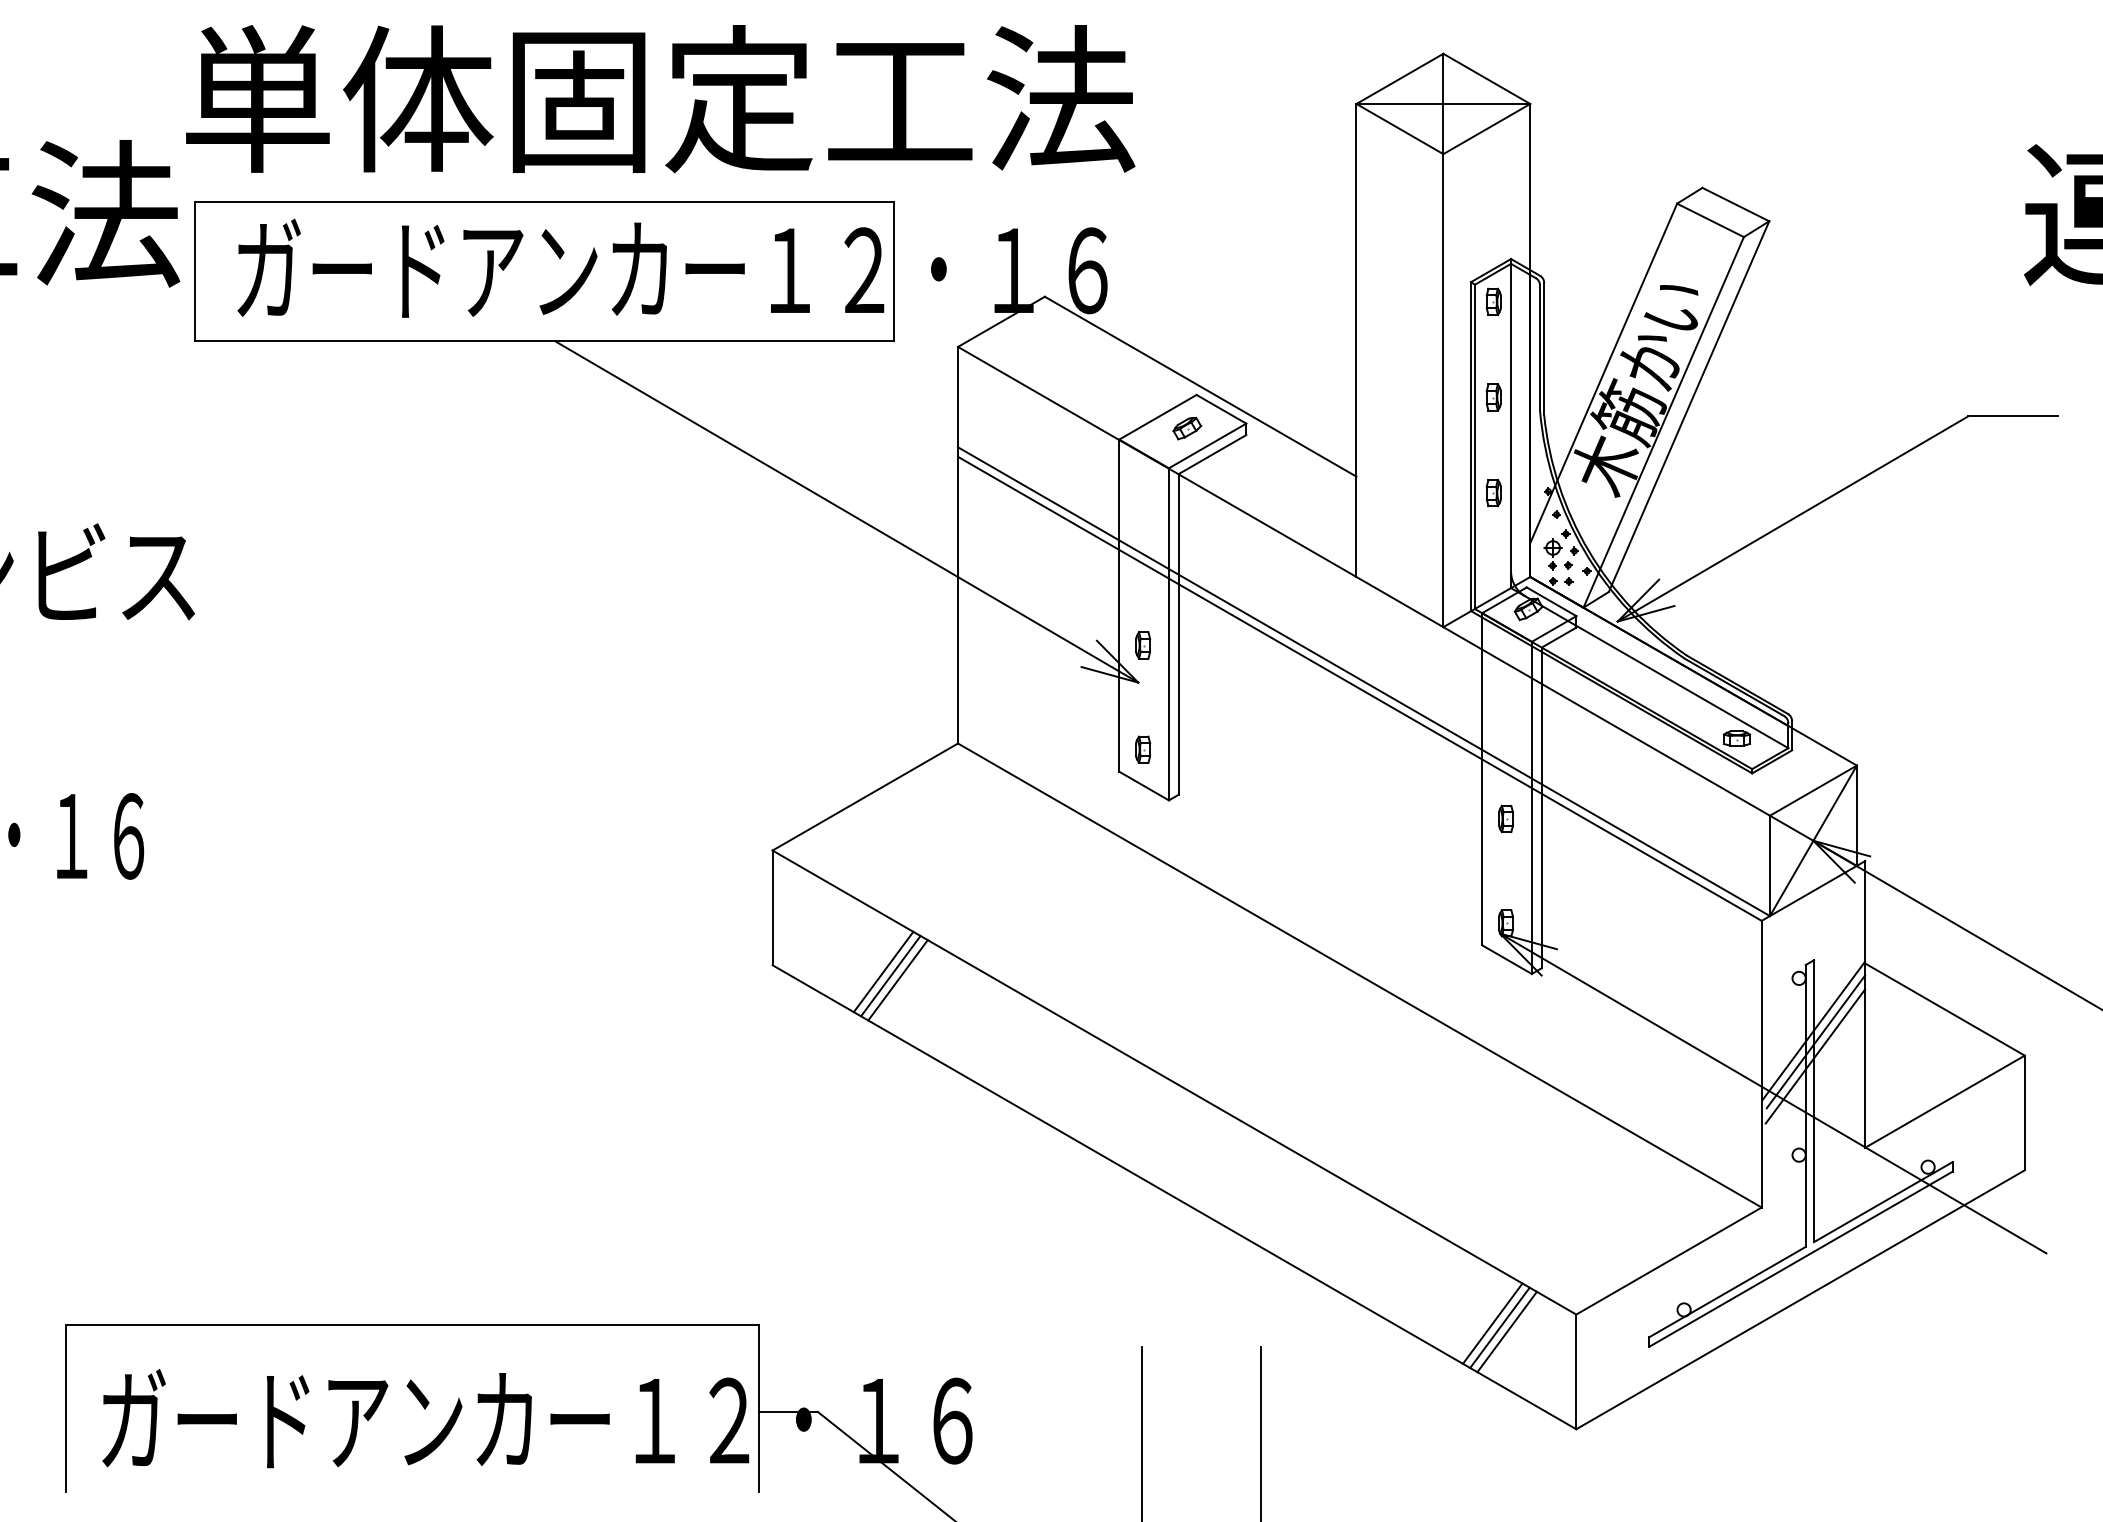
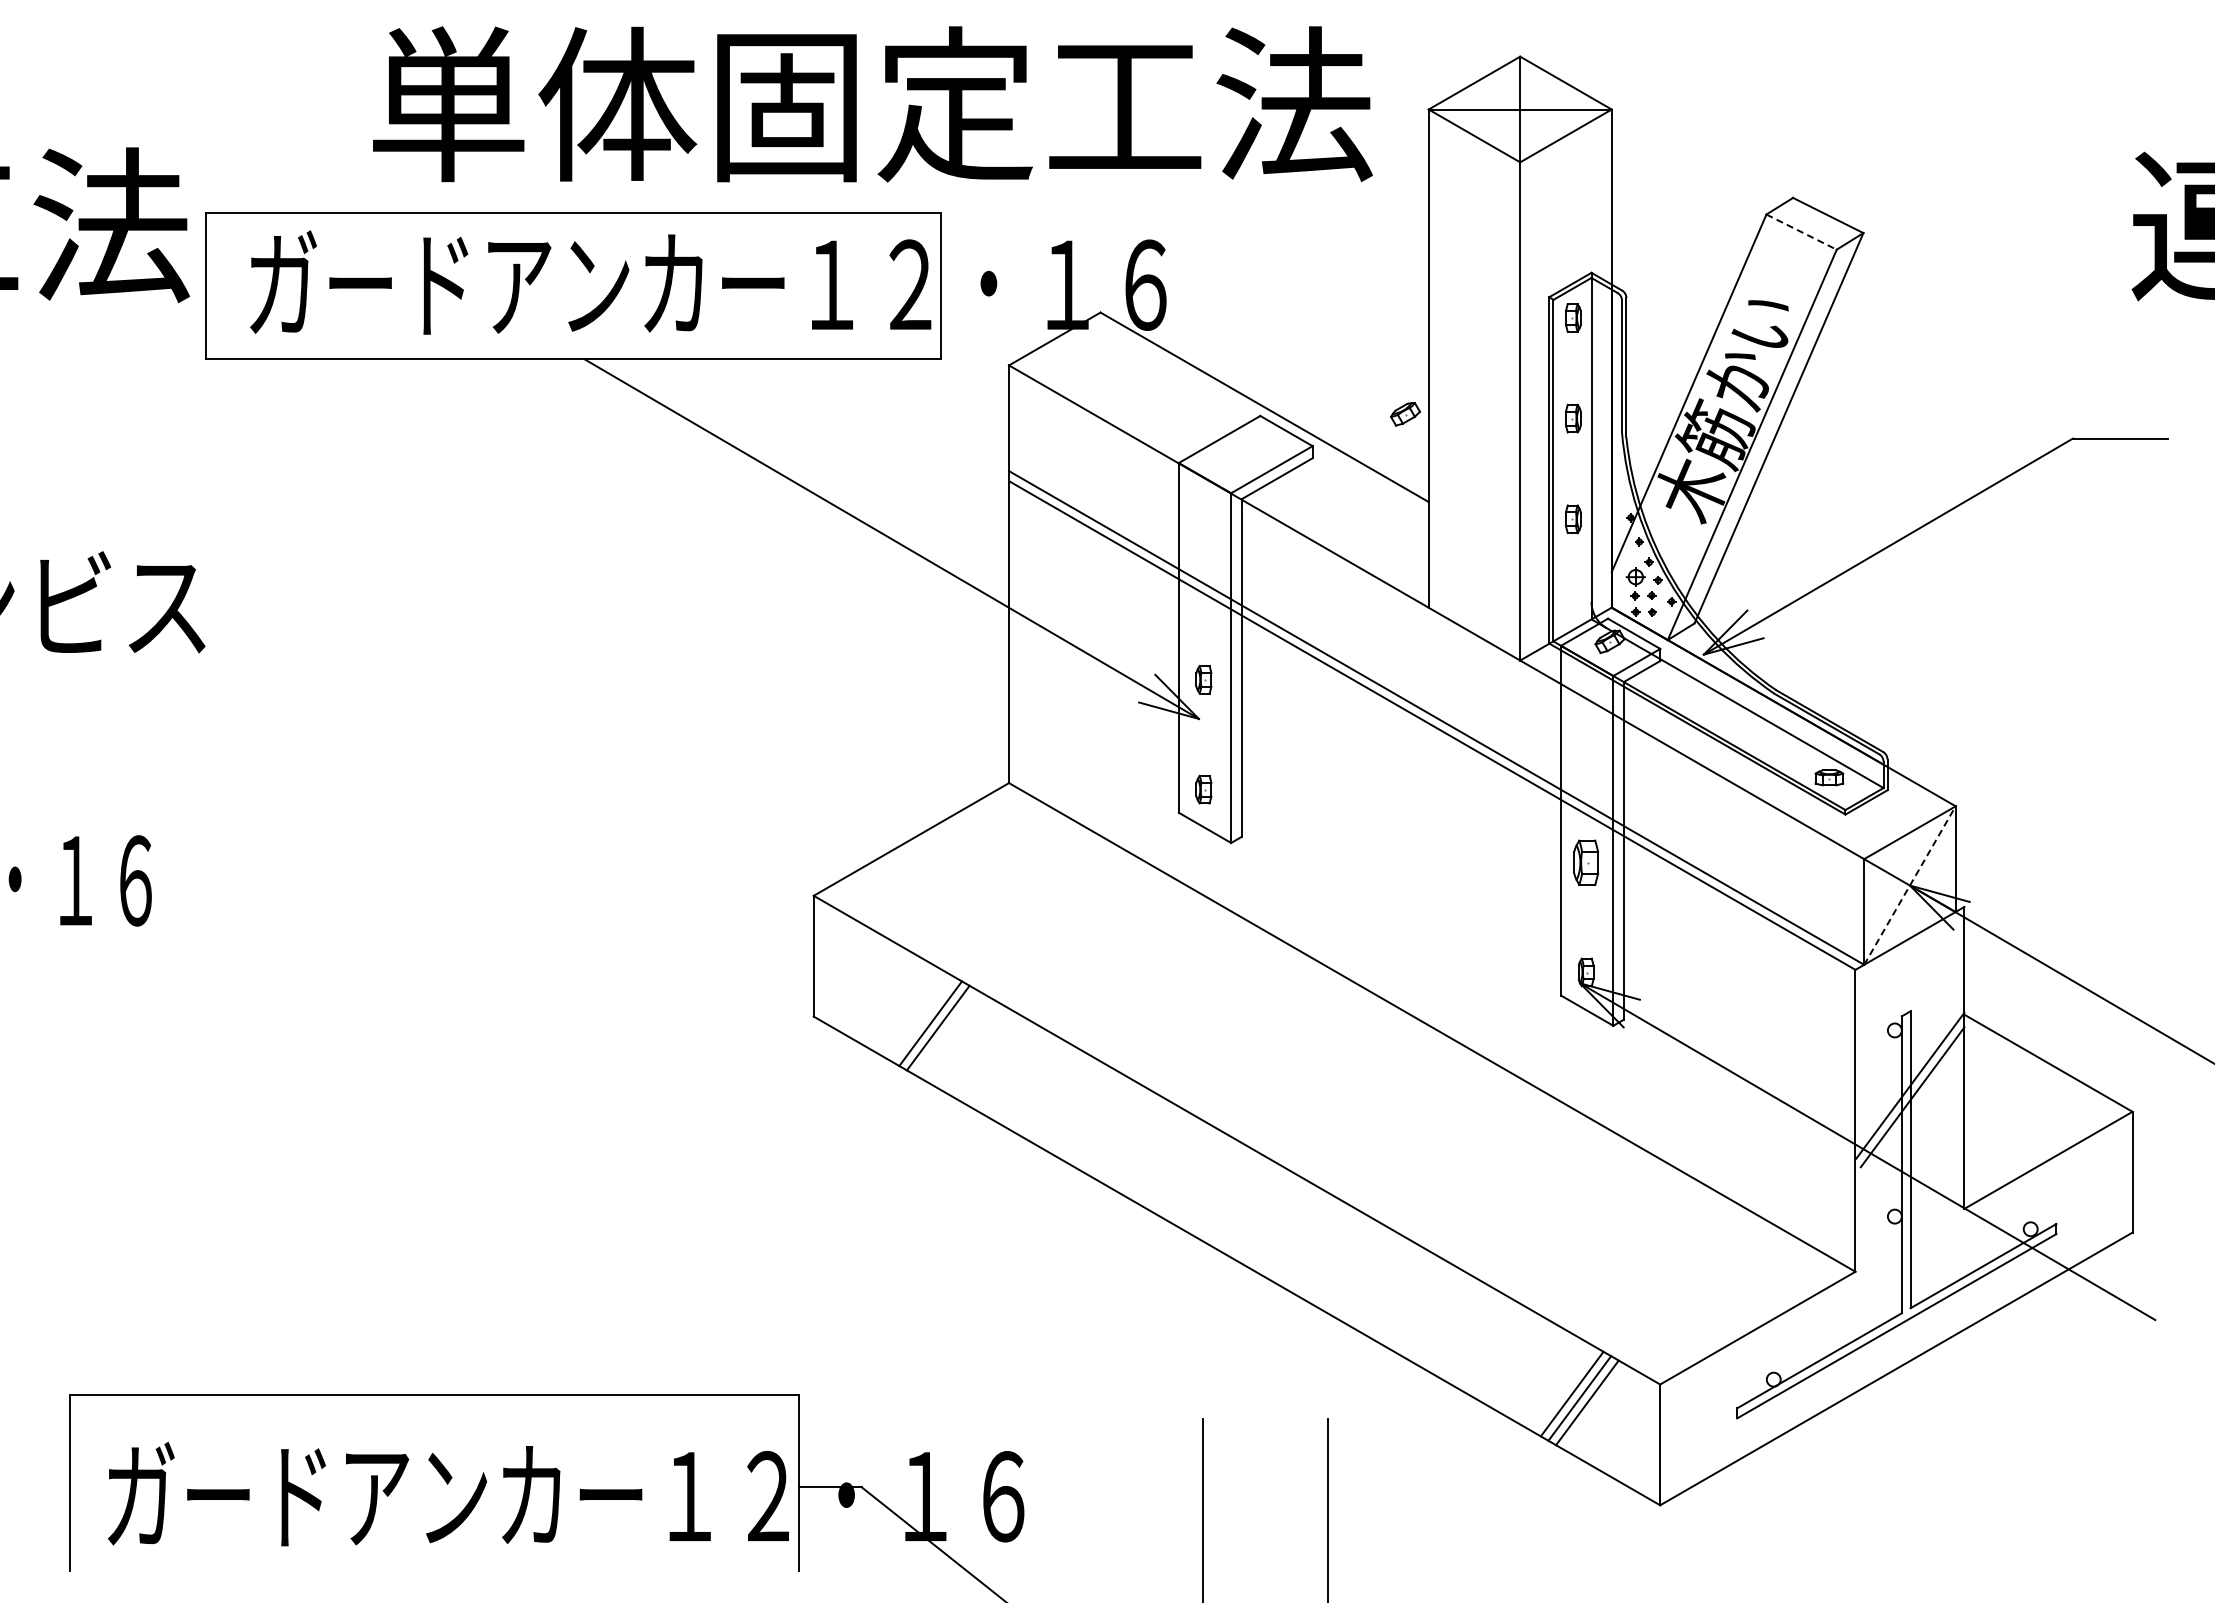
text: (660, 99) -> (872, 104), moved
line: (1711, 220) -> (1802, 232), solid -> dashed
part: (1187, 428) -> (1405, 414), moved
part: (1505, 818) -> (1585, 862), size x1.6
line: (1812, 840) -> (1909, 885), solid -> dashed
line: (897, 980) -> (945, 1032), removed
line: (1814, 1056) -> (1911, 1112), removed

